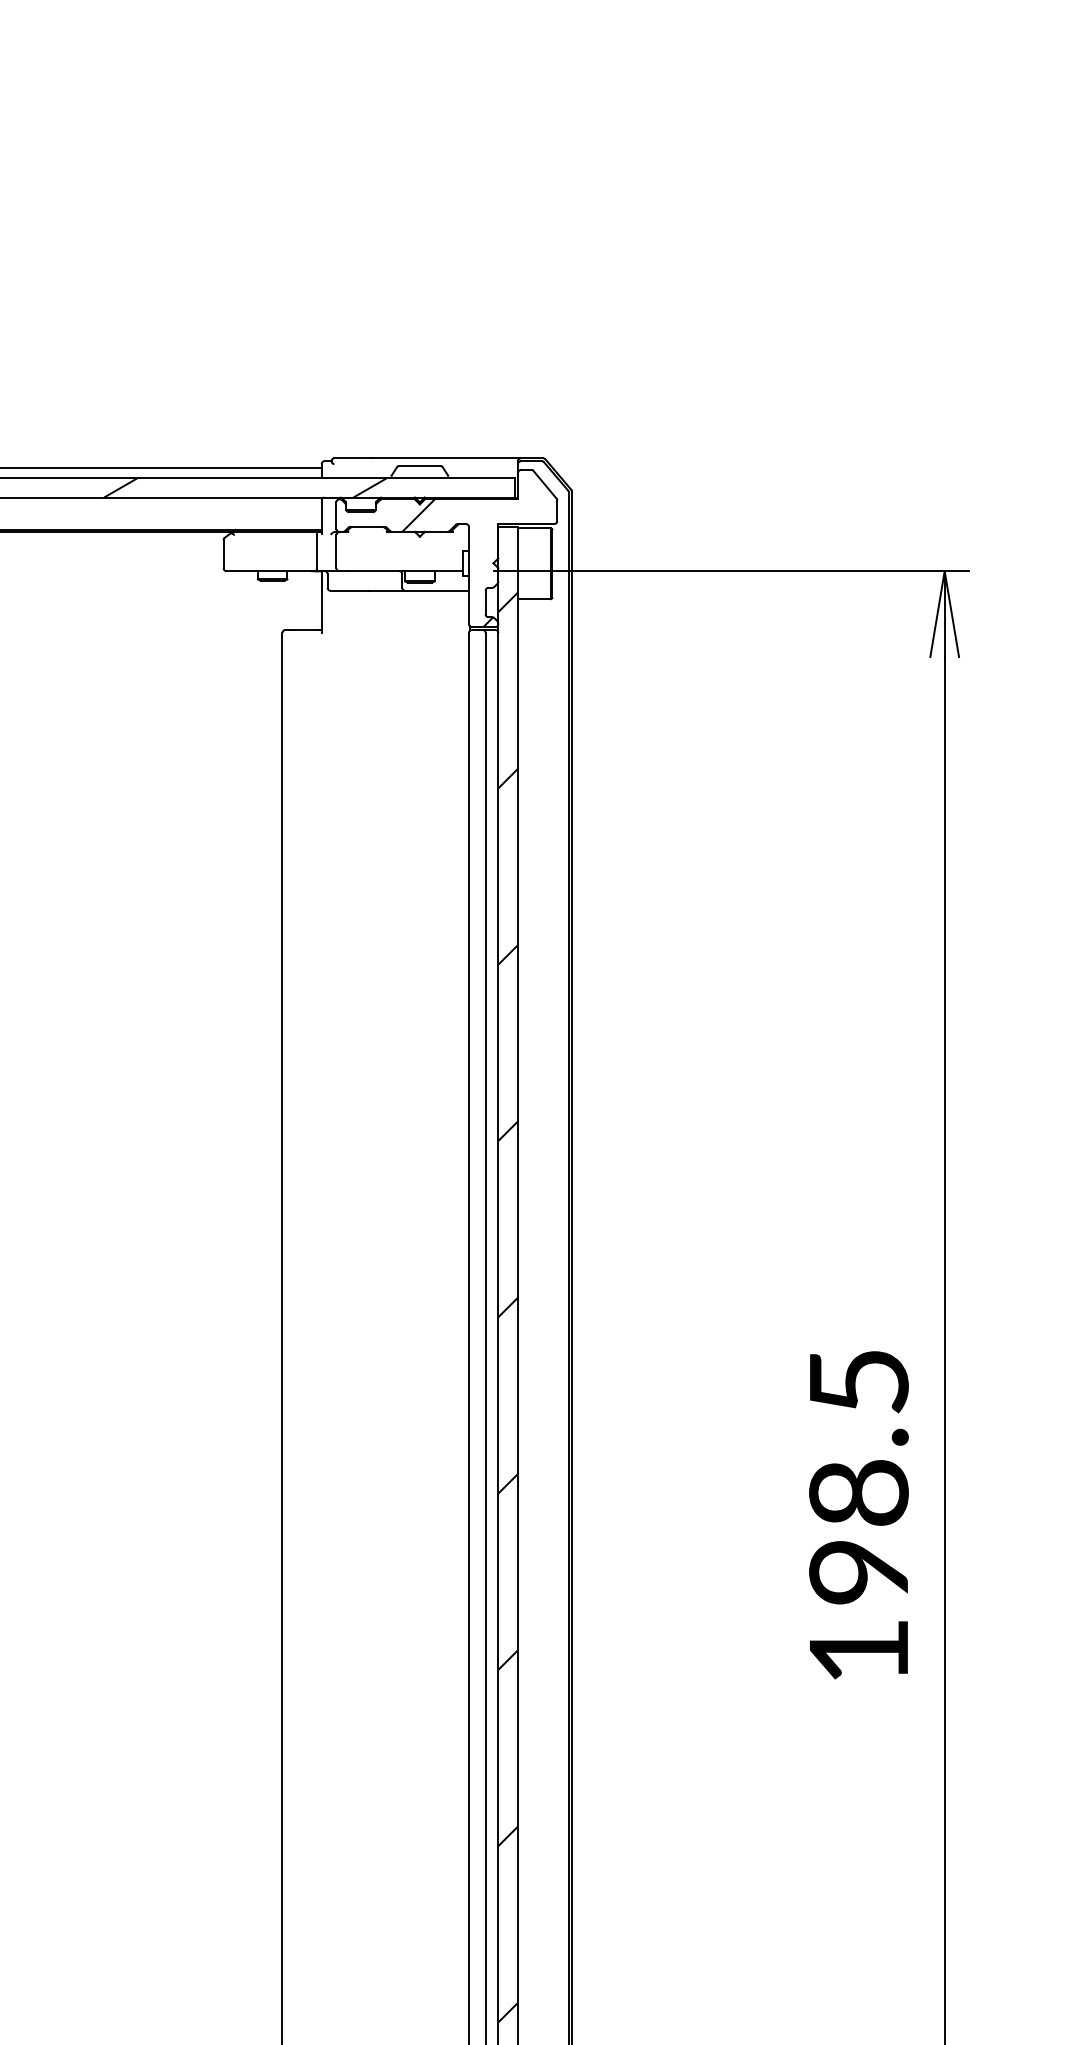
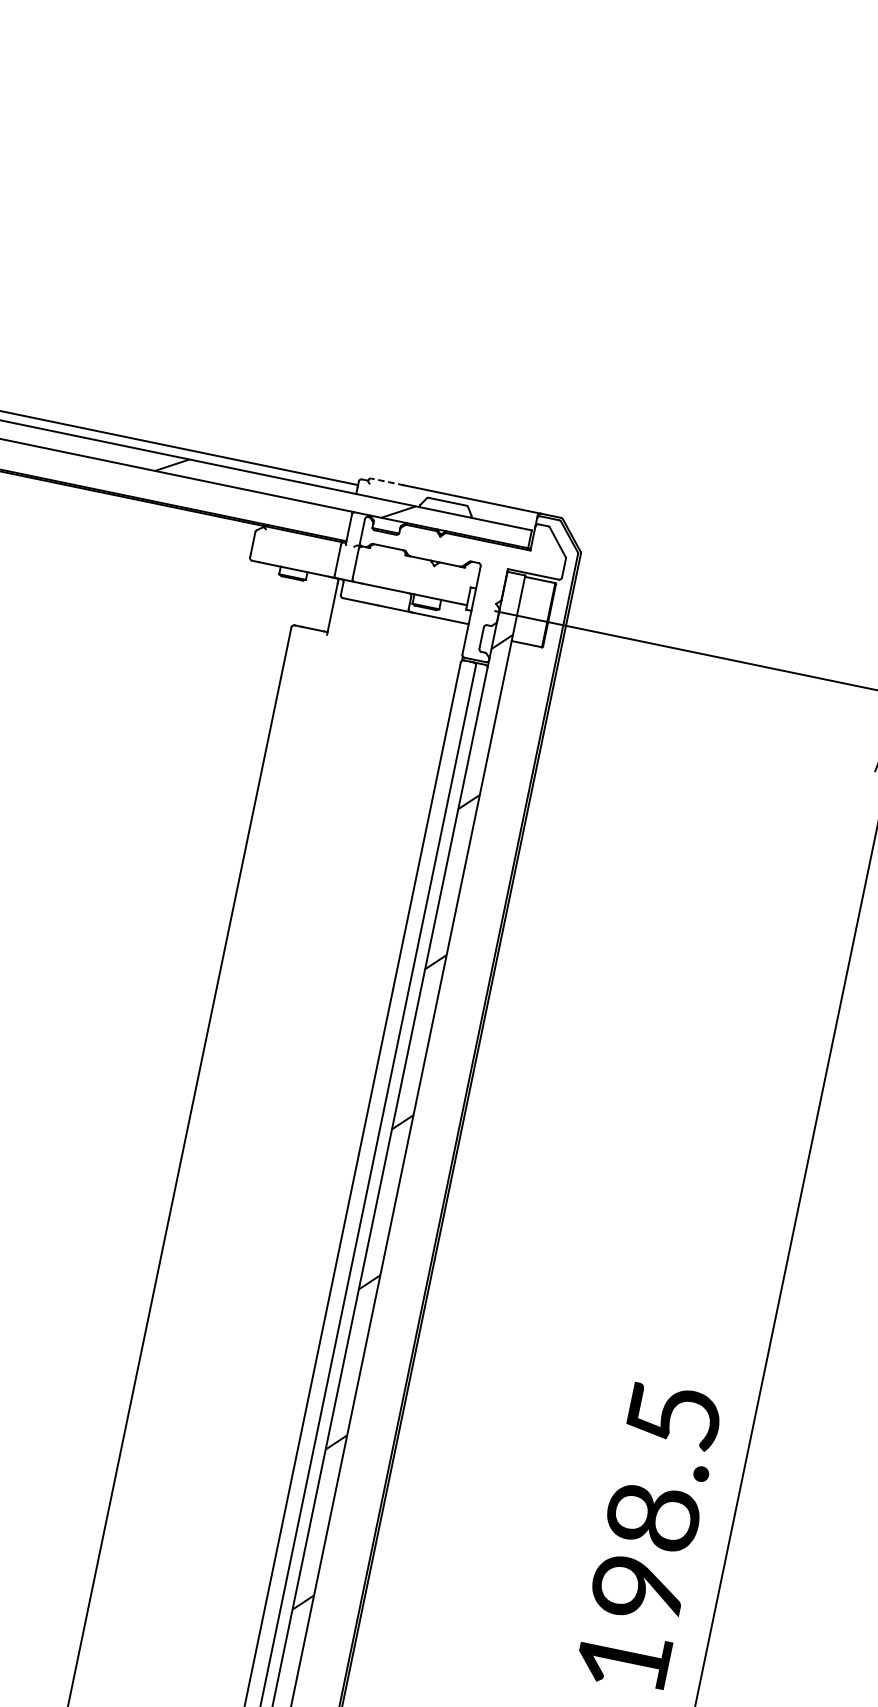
line: (352, 458) -> (387, 482), solid -> dashed
hatch: (447, 563) -> (454, 595), removed

